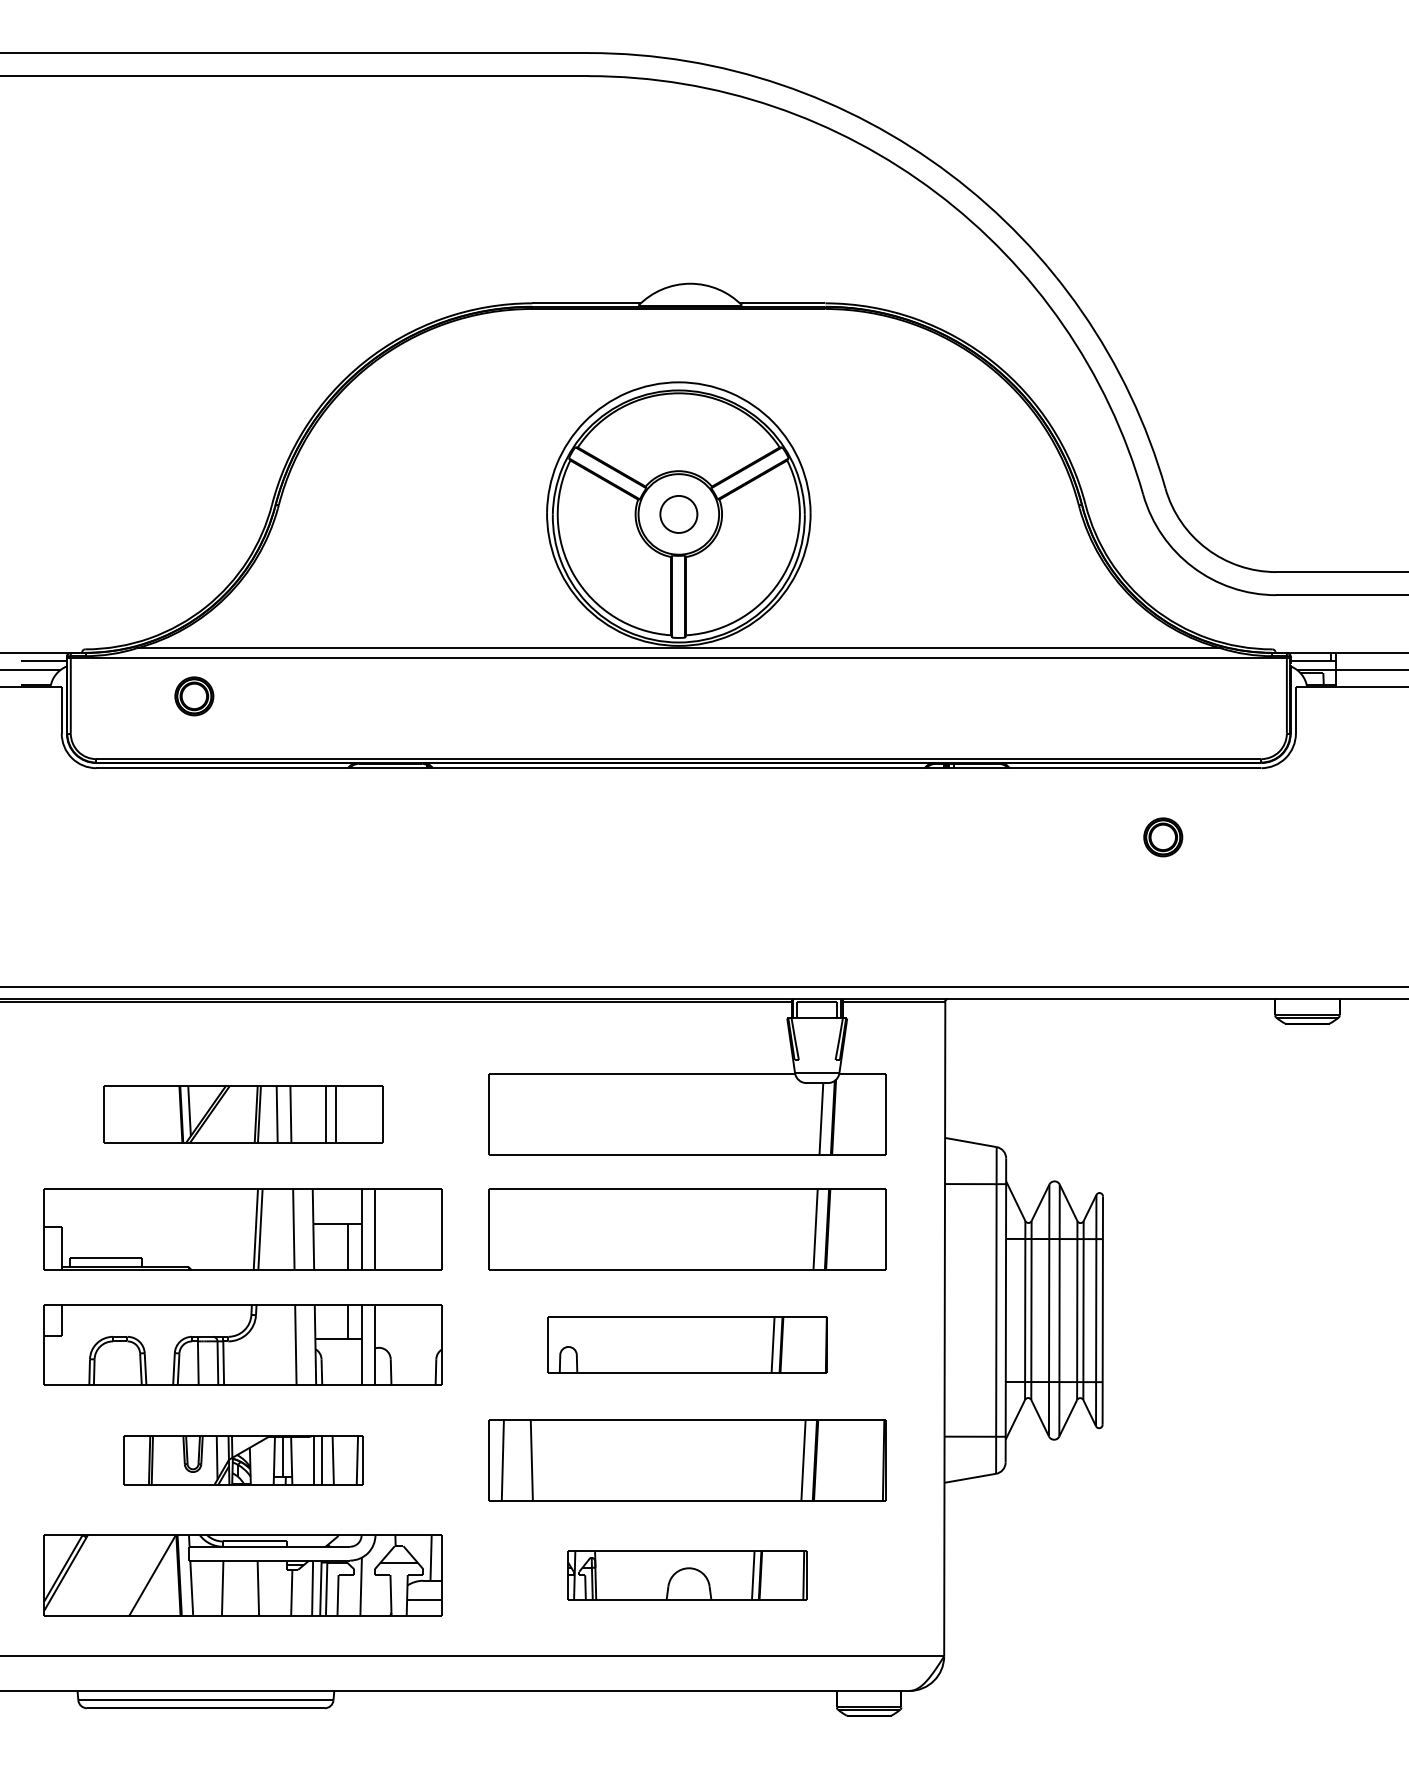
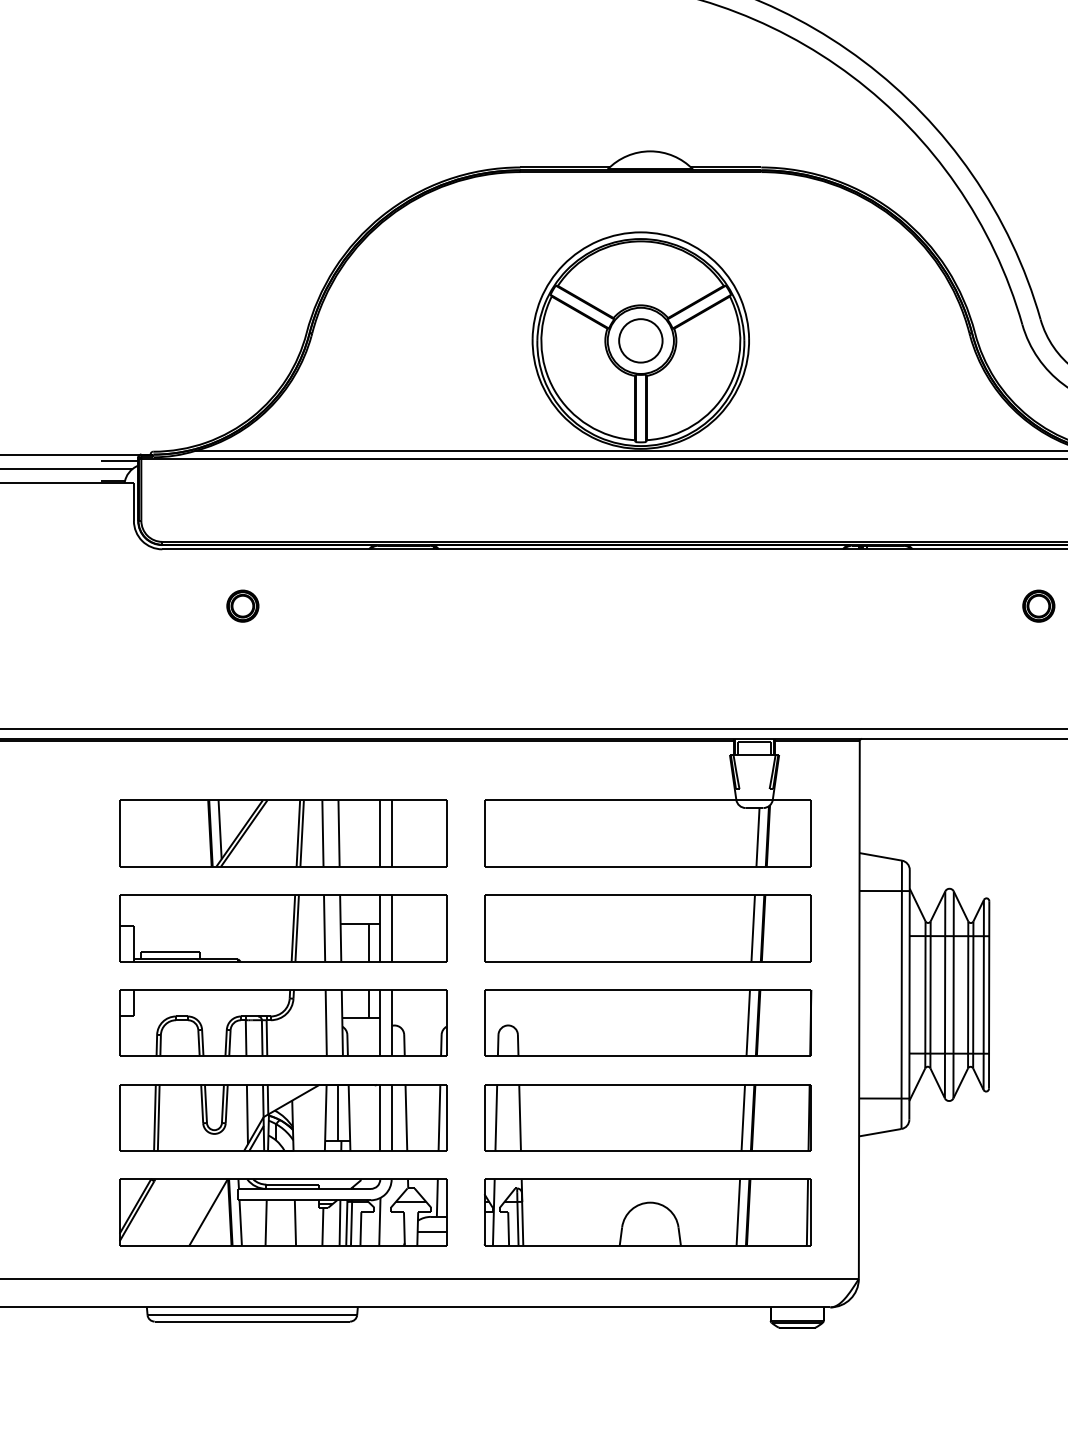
part: (678, 514) -> (640, 340), size x1.43
part: (194, 696) -> (242, 606), moved
part: (242, 1114) -> (282, 833), size x1.43
part: (687, 1344) -> (647, 1022), size x1.43
part: (242, 1460) -> (282, 1118), size x1.67
part: (686, 1575) -> (647, 1212), size x1.67

